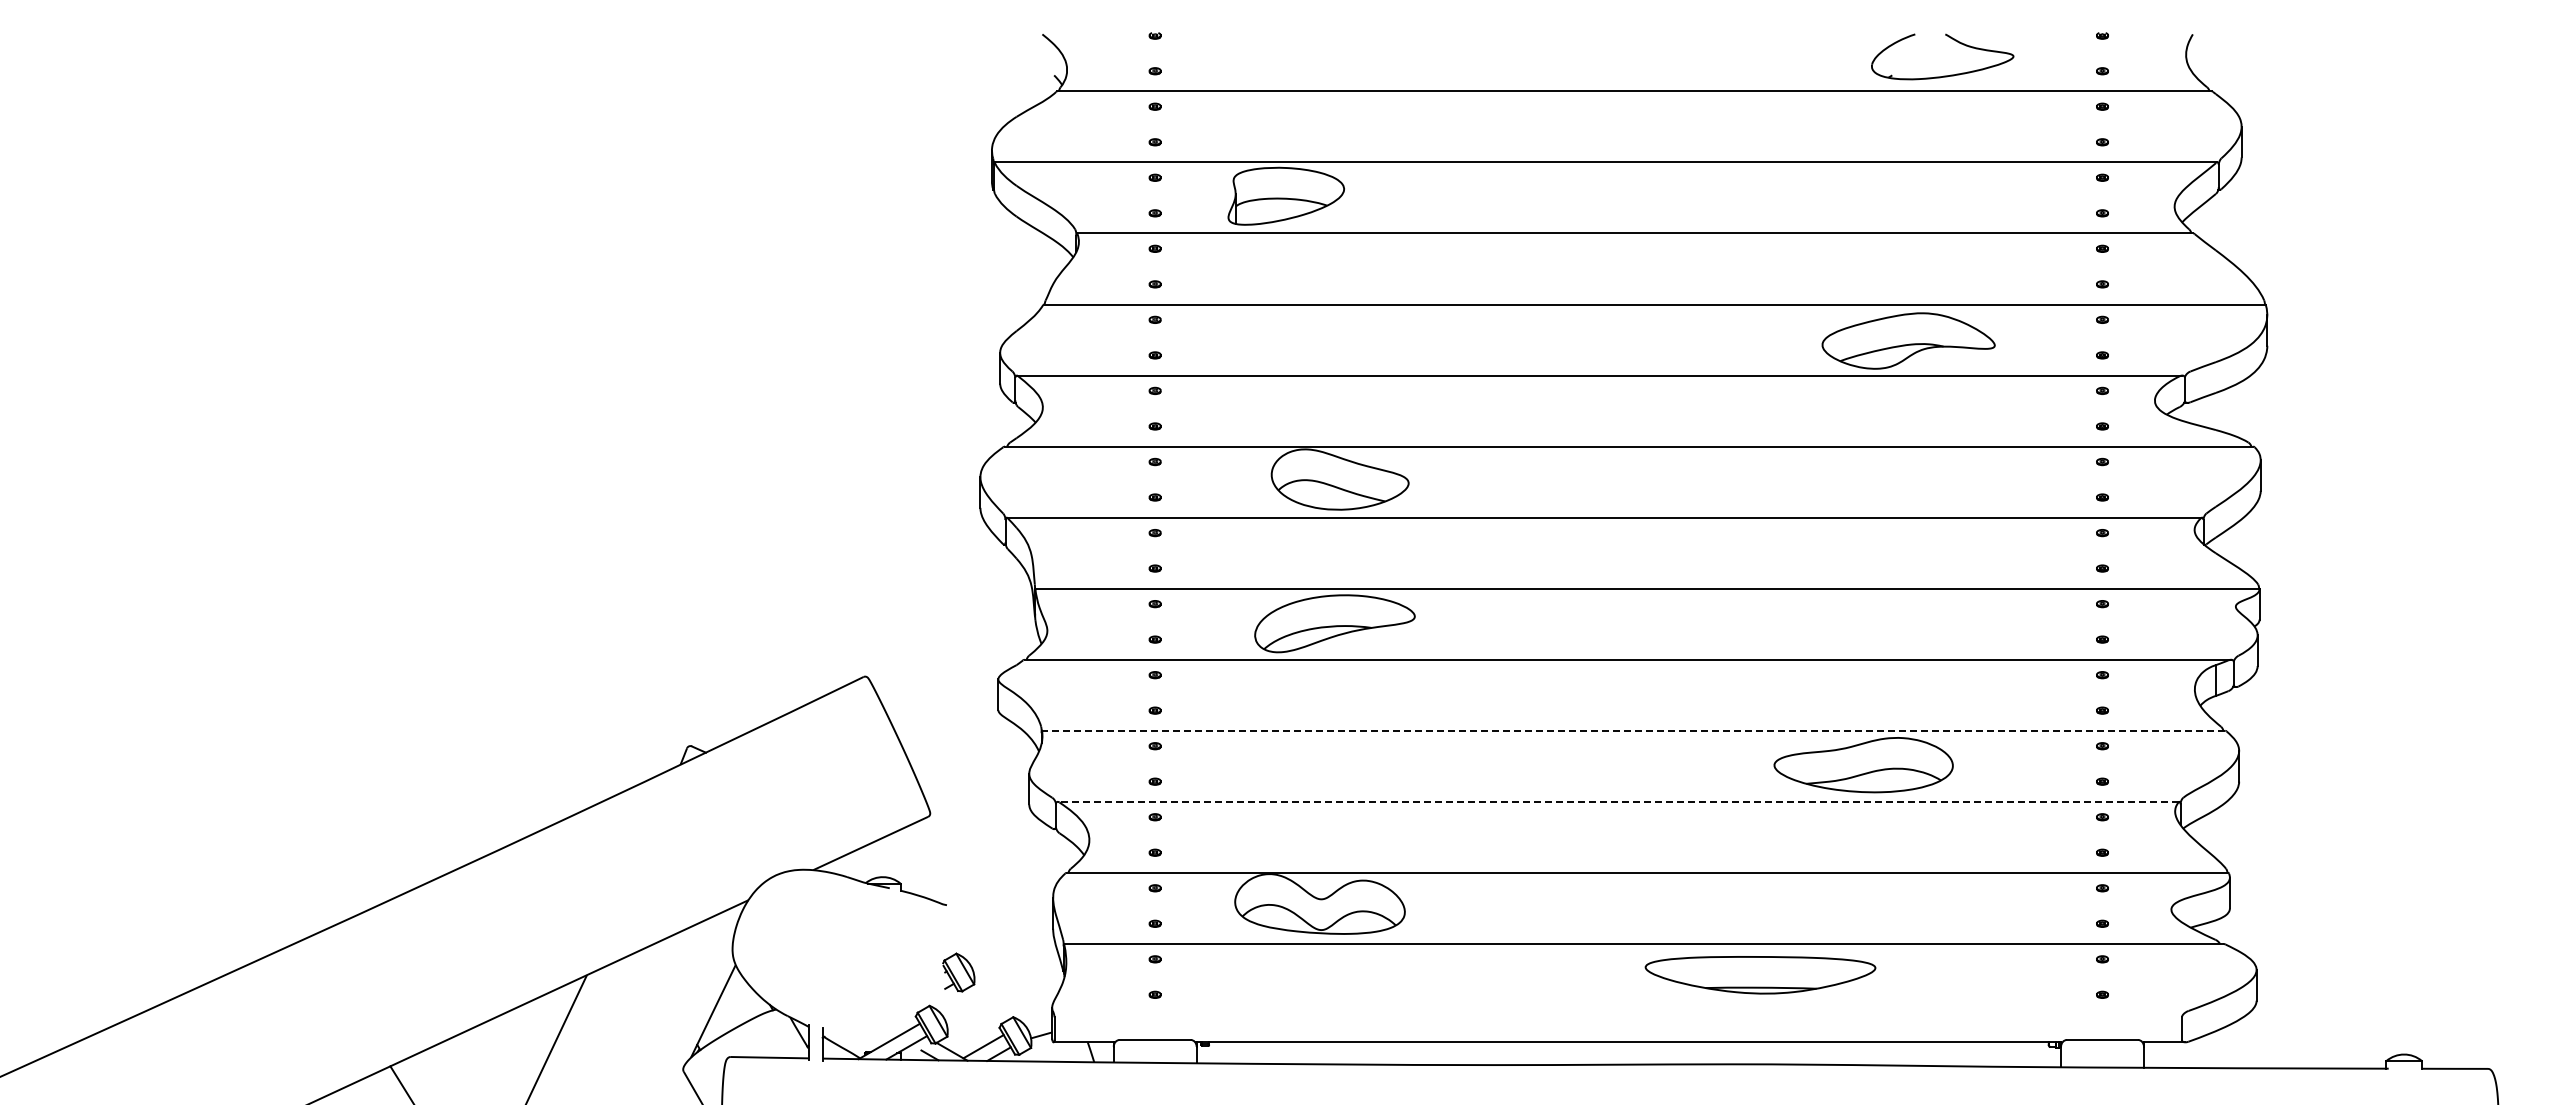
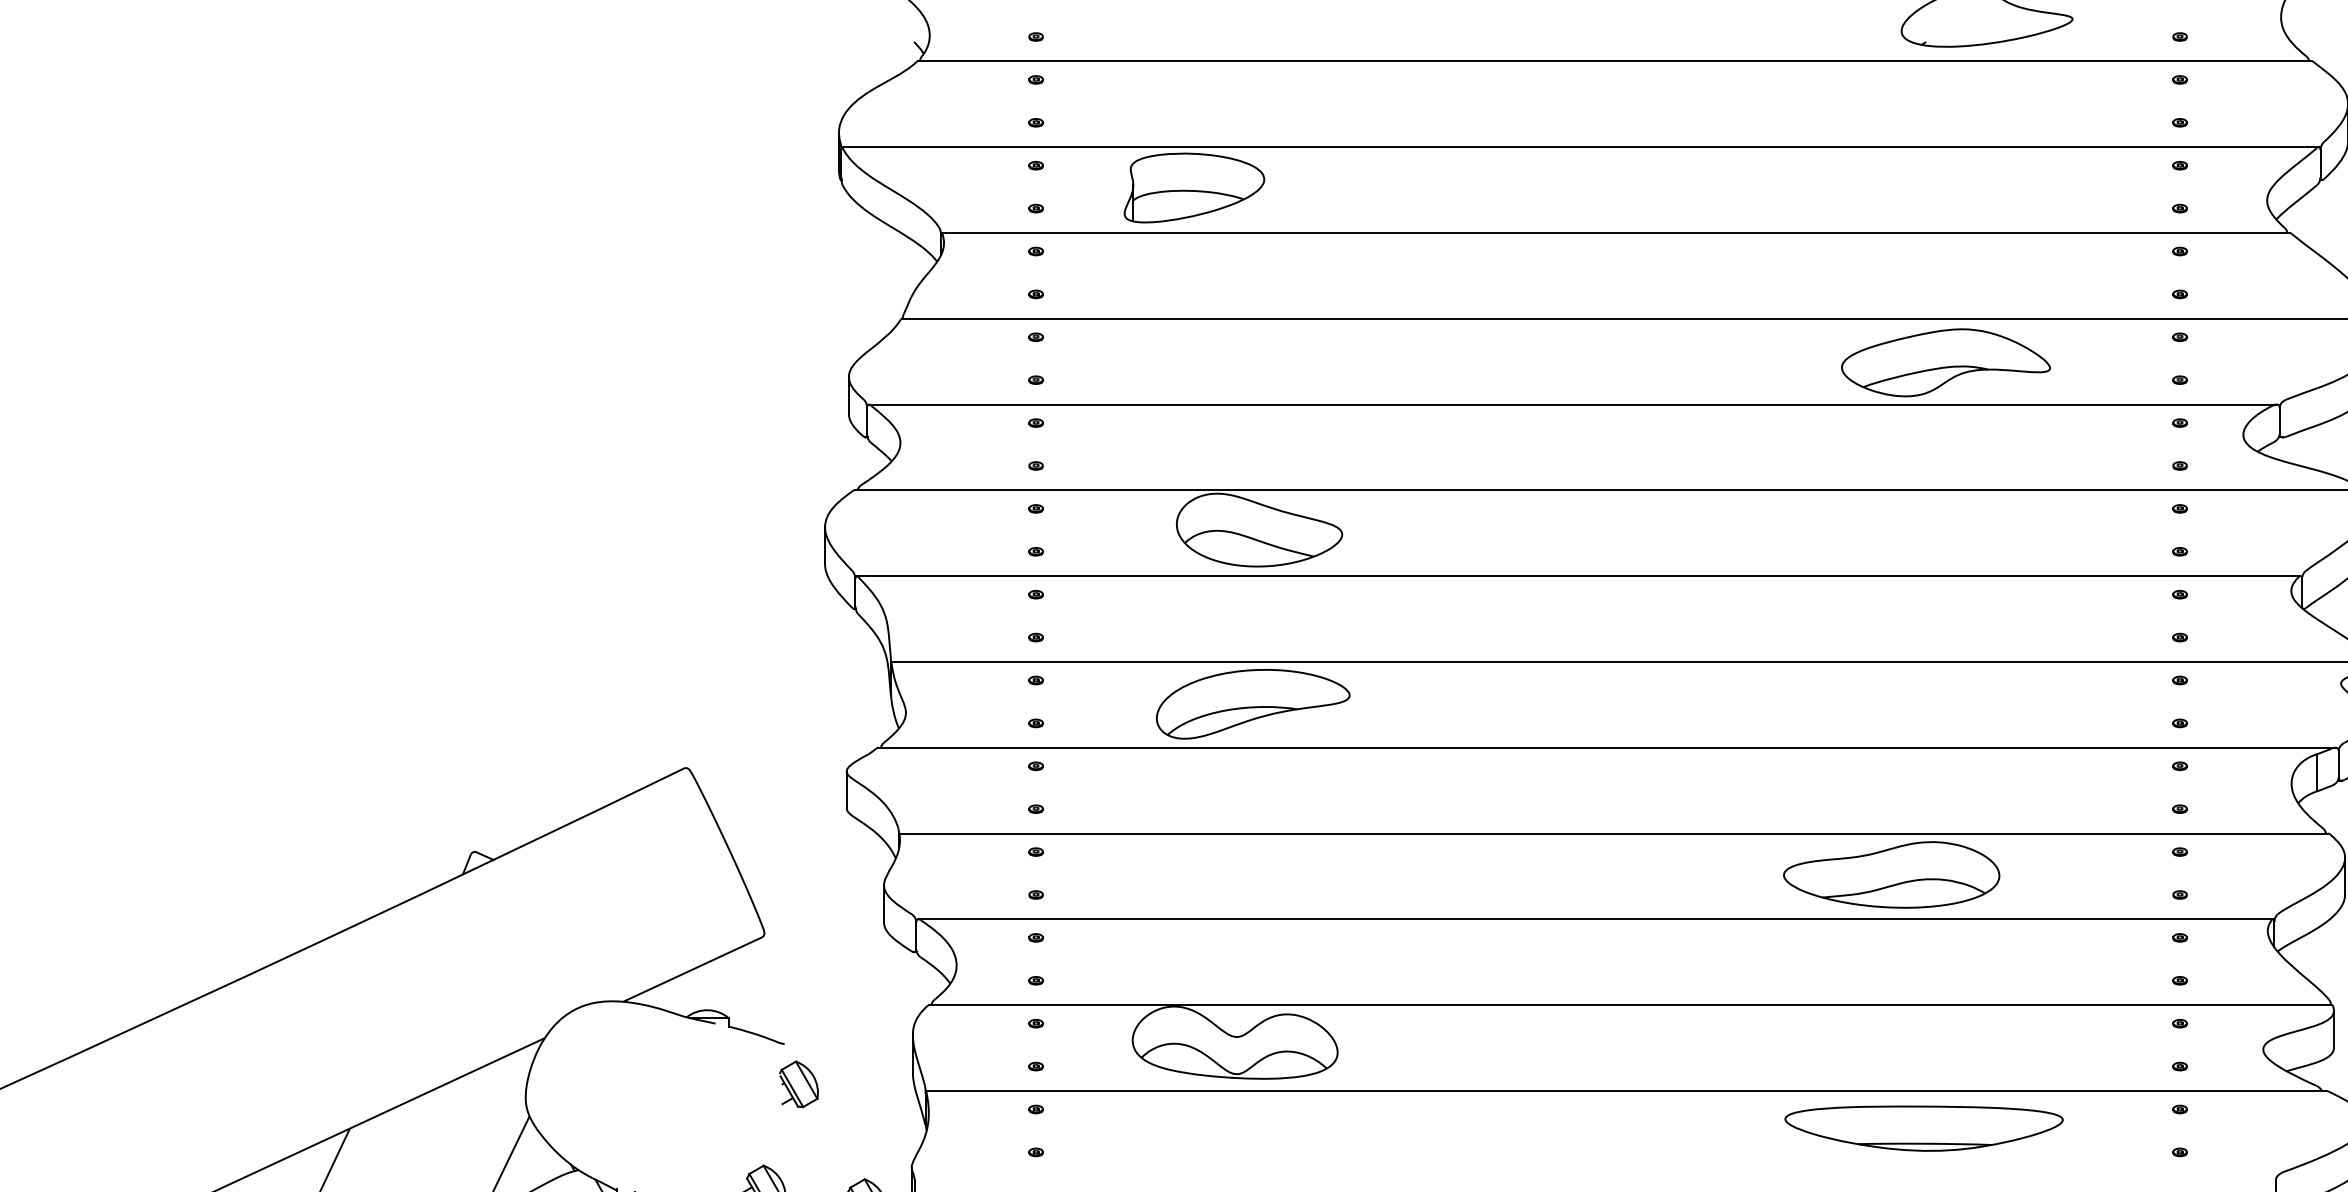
line: (1633, 730) -> (1613, 833), dashed -> solid
line: (1618, 801) -> (1595, 918), dashed -> solid
part: (958, 972) -> (798, 1084), moved
part: (1760, 975) -> (1924, 1128), moved

